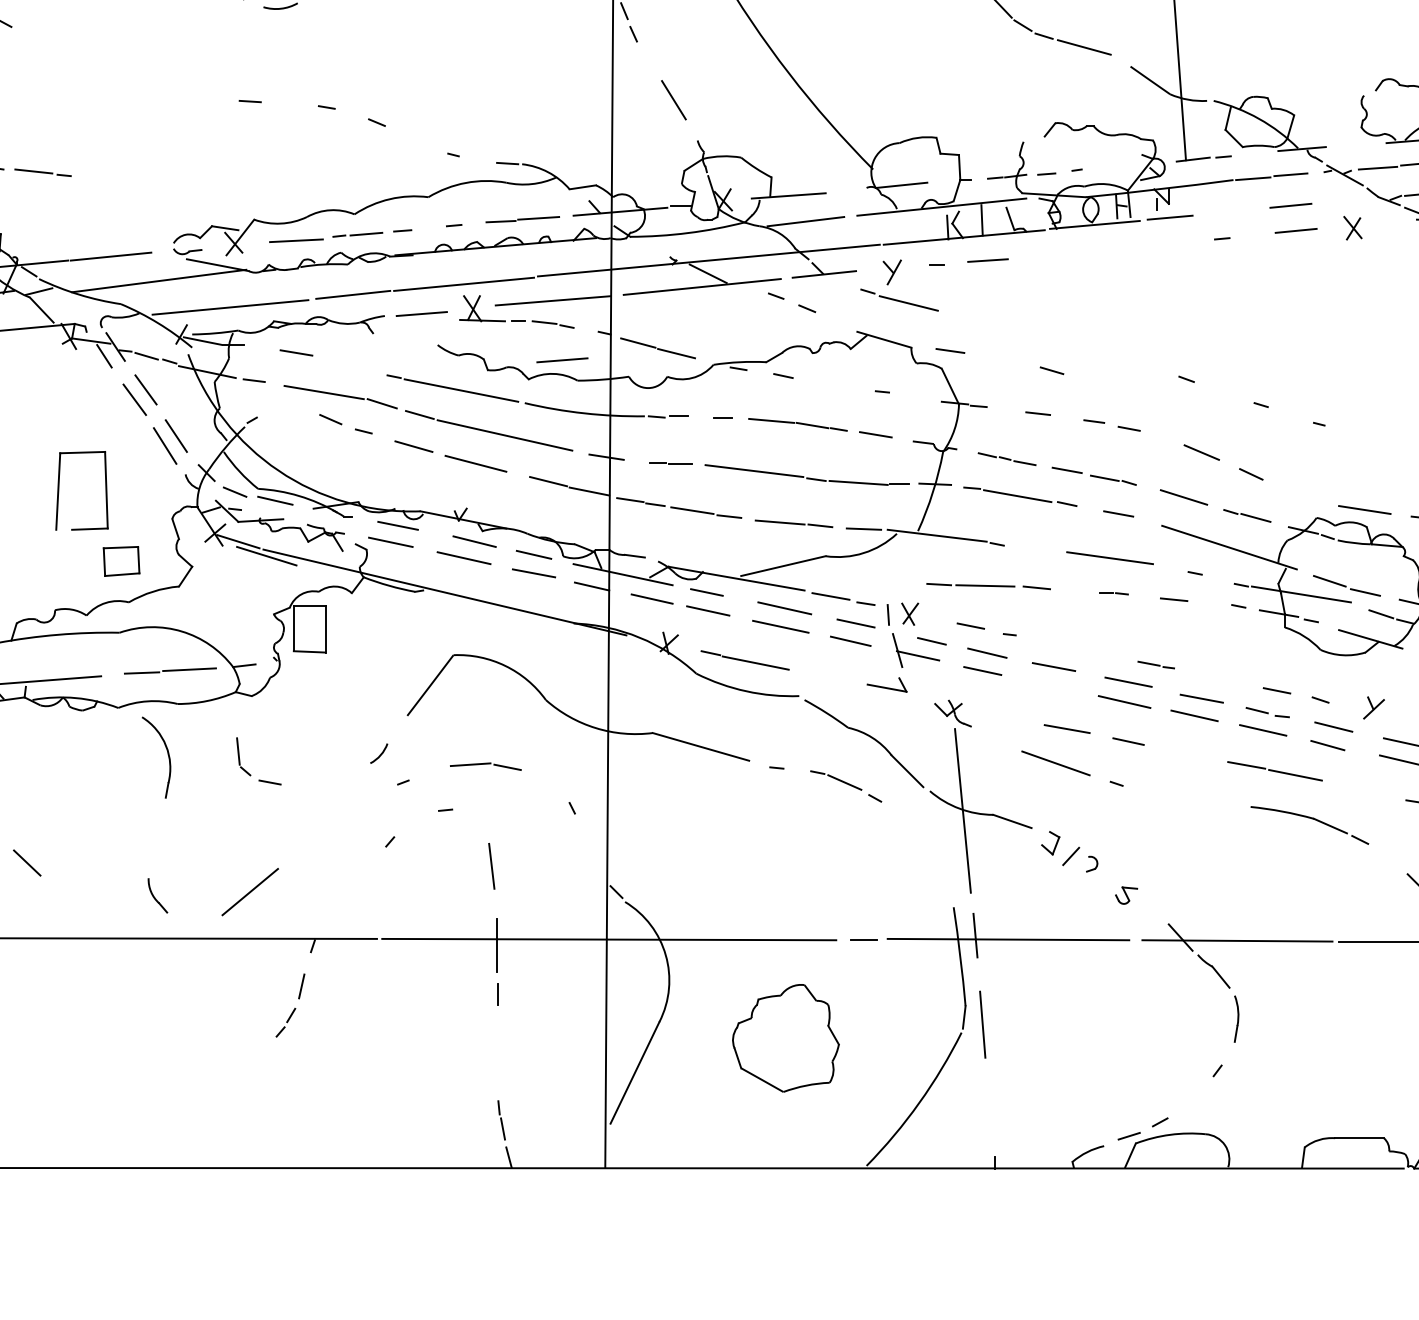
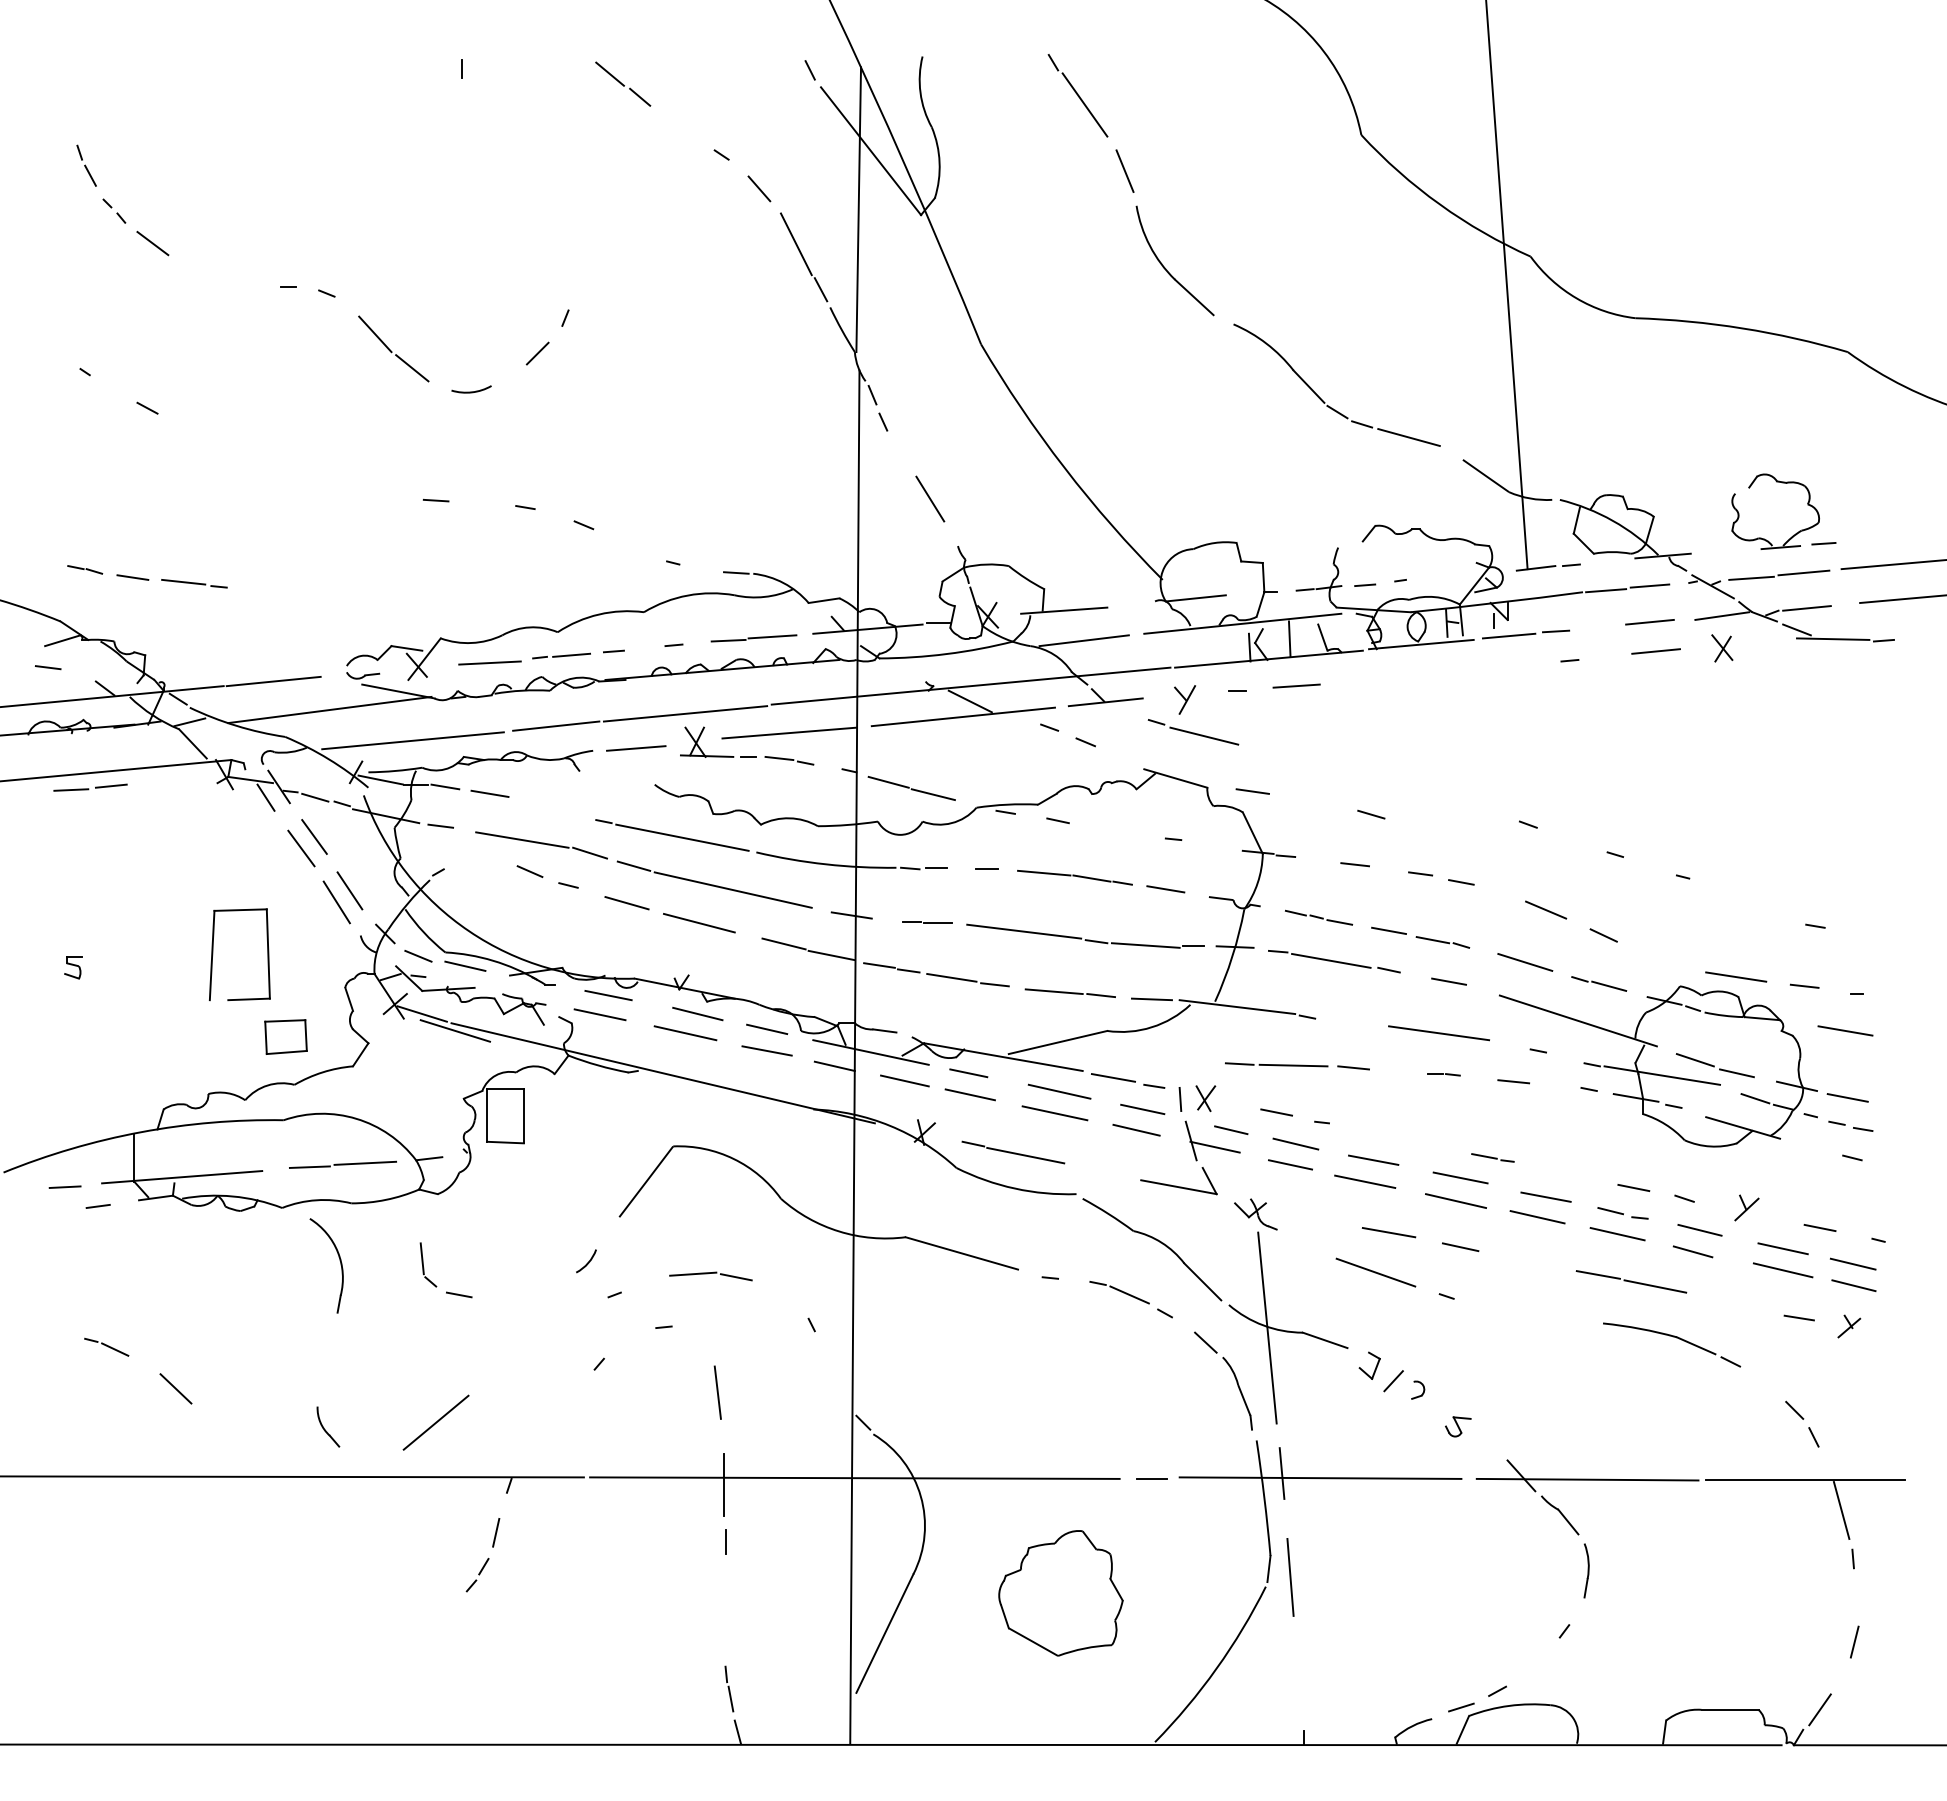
line: (1353, 200) -> (1722, 615), added
line: (1209, 213) -> (1555, 631), added
line: (258, 346) -> (445, 786), added
line: (562, 360) -> (800, 802), removed
part: (886, 685) -> (1178, 1181), size x1.67
line: (1047, 685) -> (1365, 1181), added
part: (933, 851) -> (1233, 1375), added

